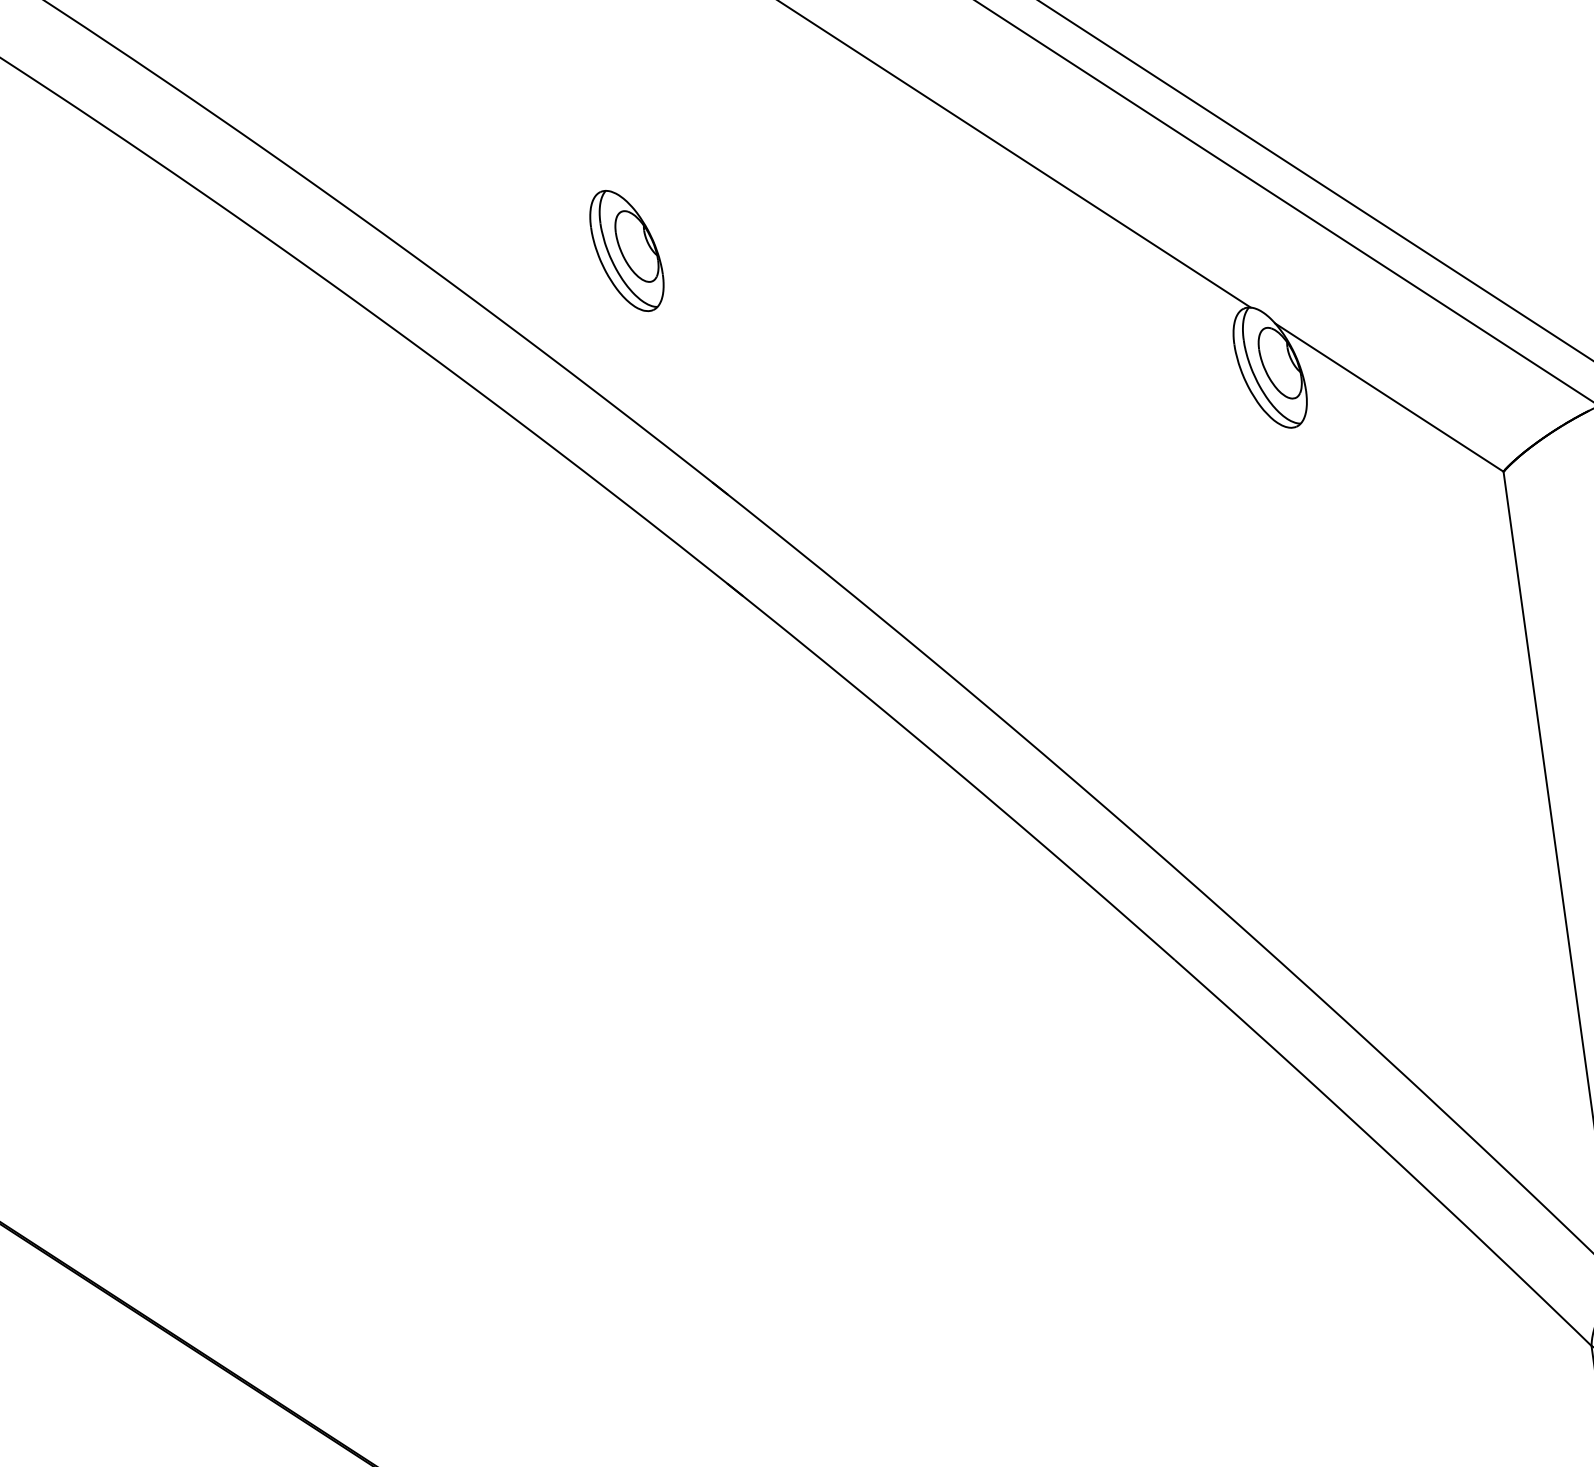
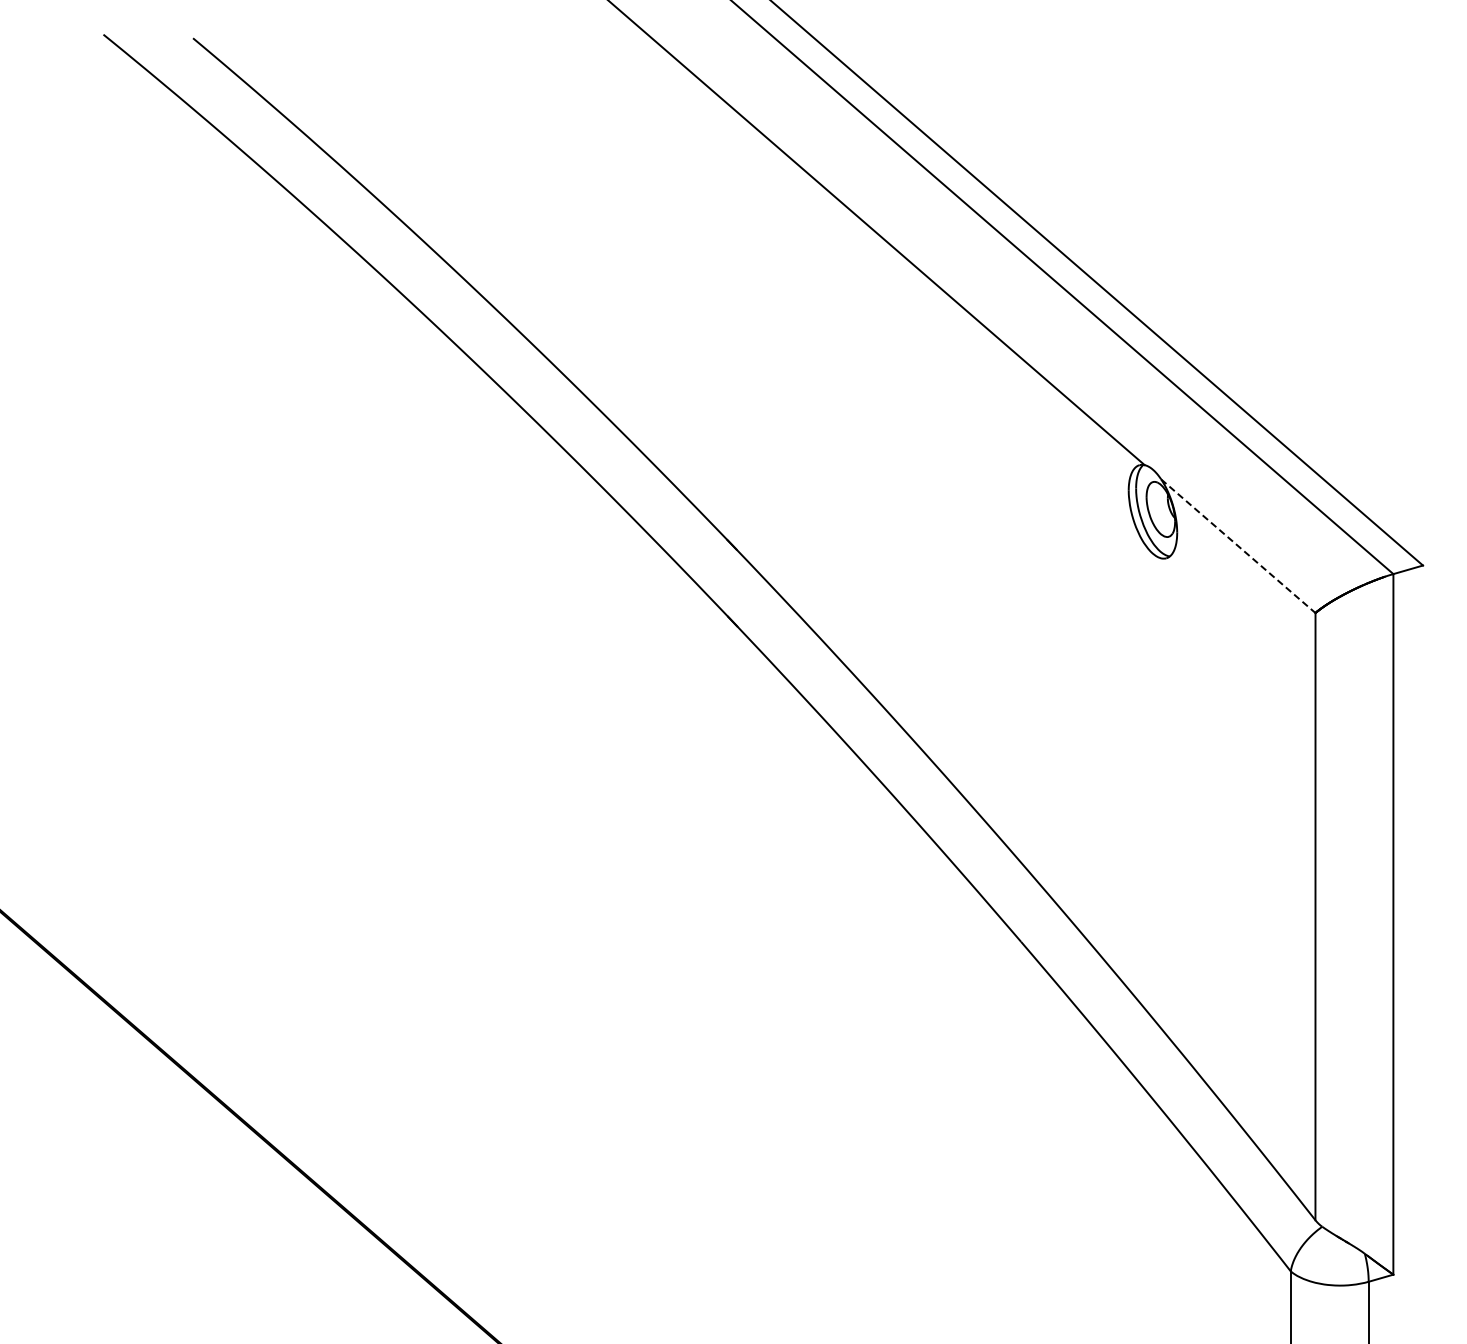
part: (627, 250) -> (687, 358), removed
line: (1389, 397) -> (1238, 546), solid -> dashed

